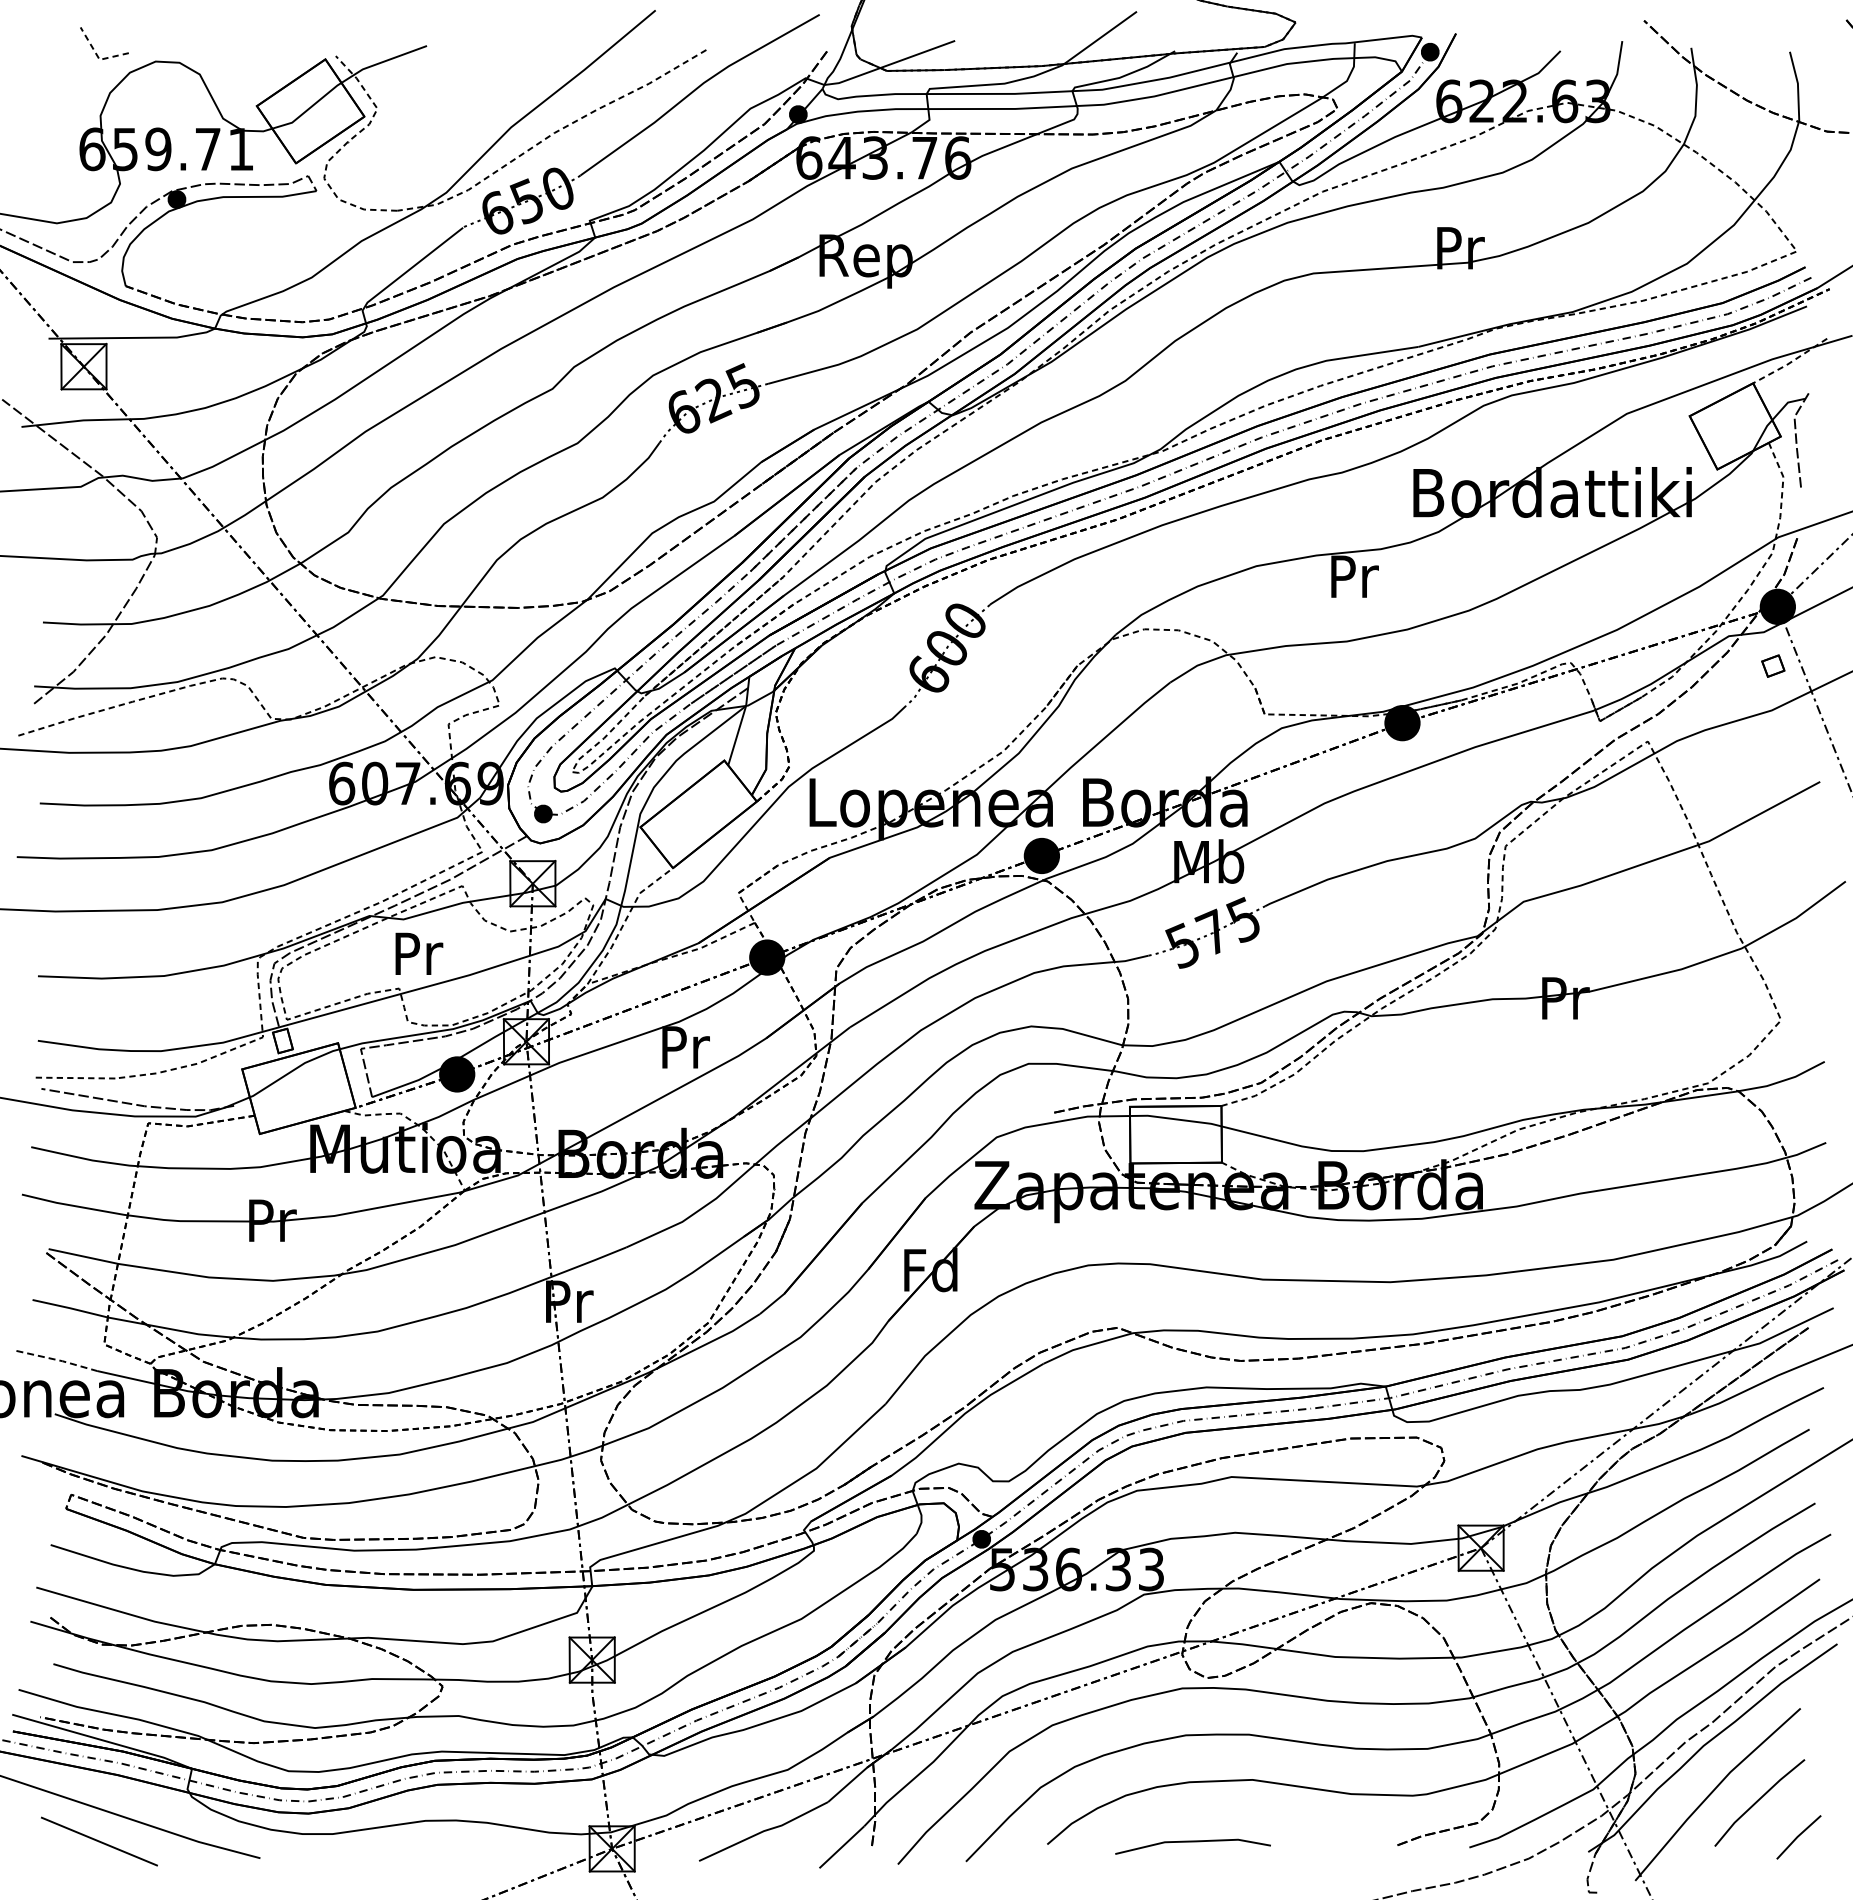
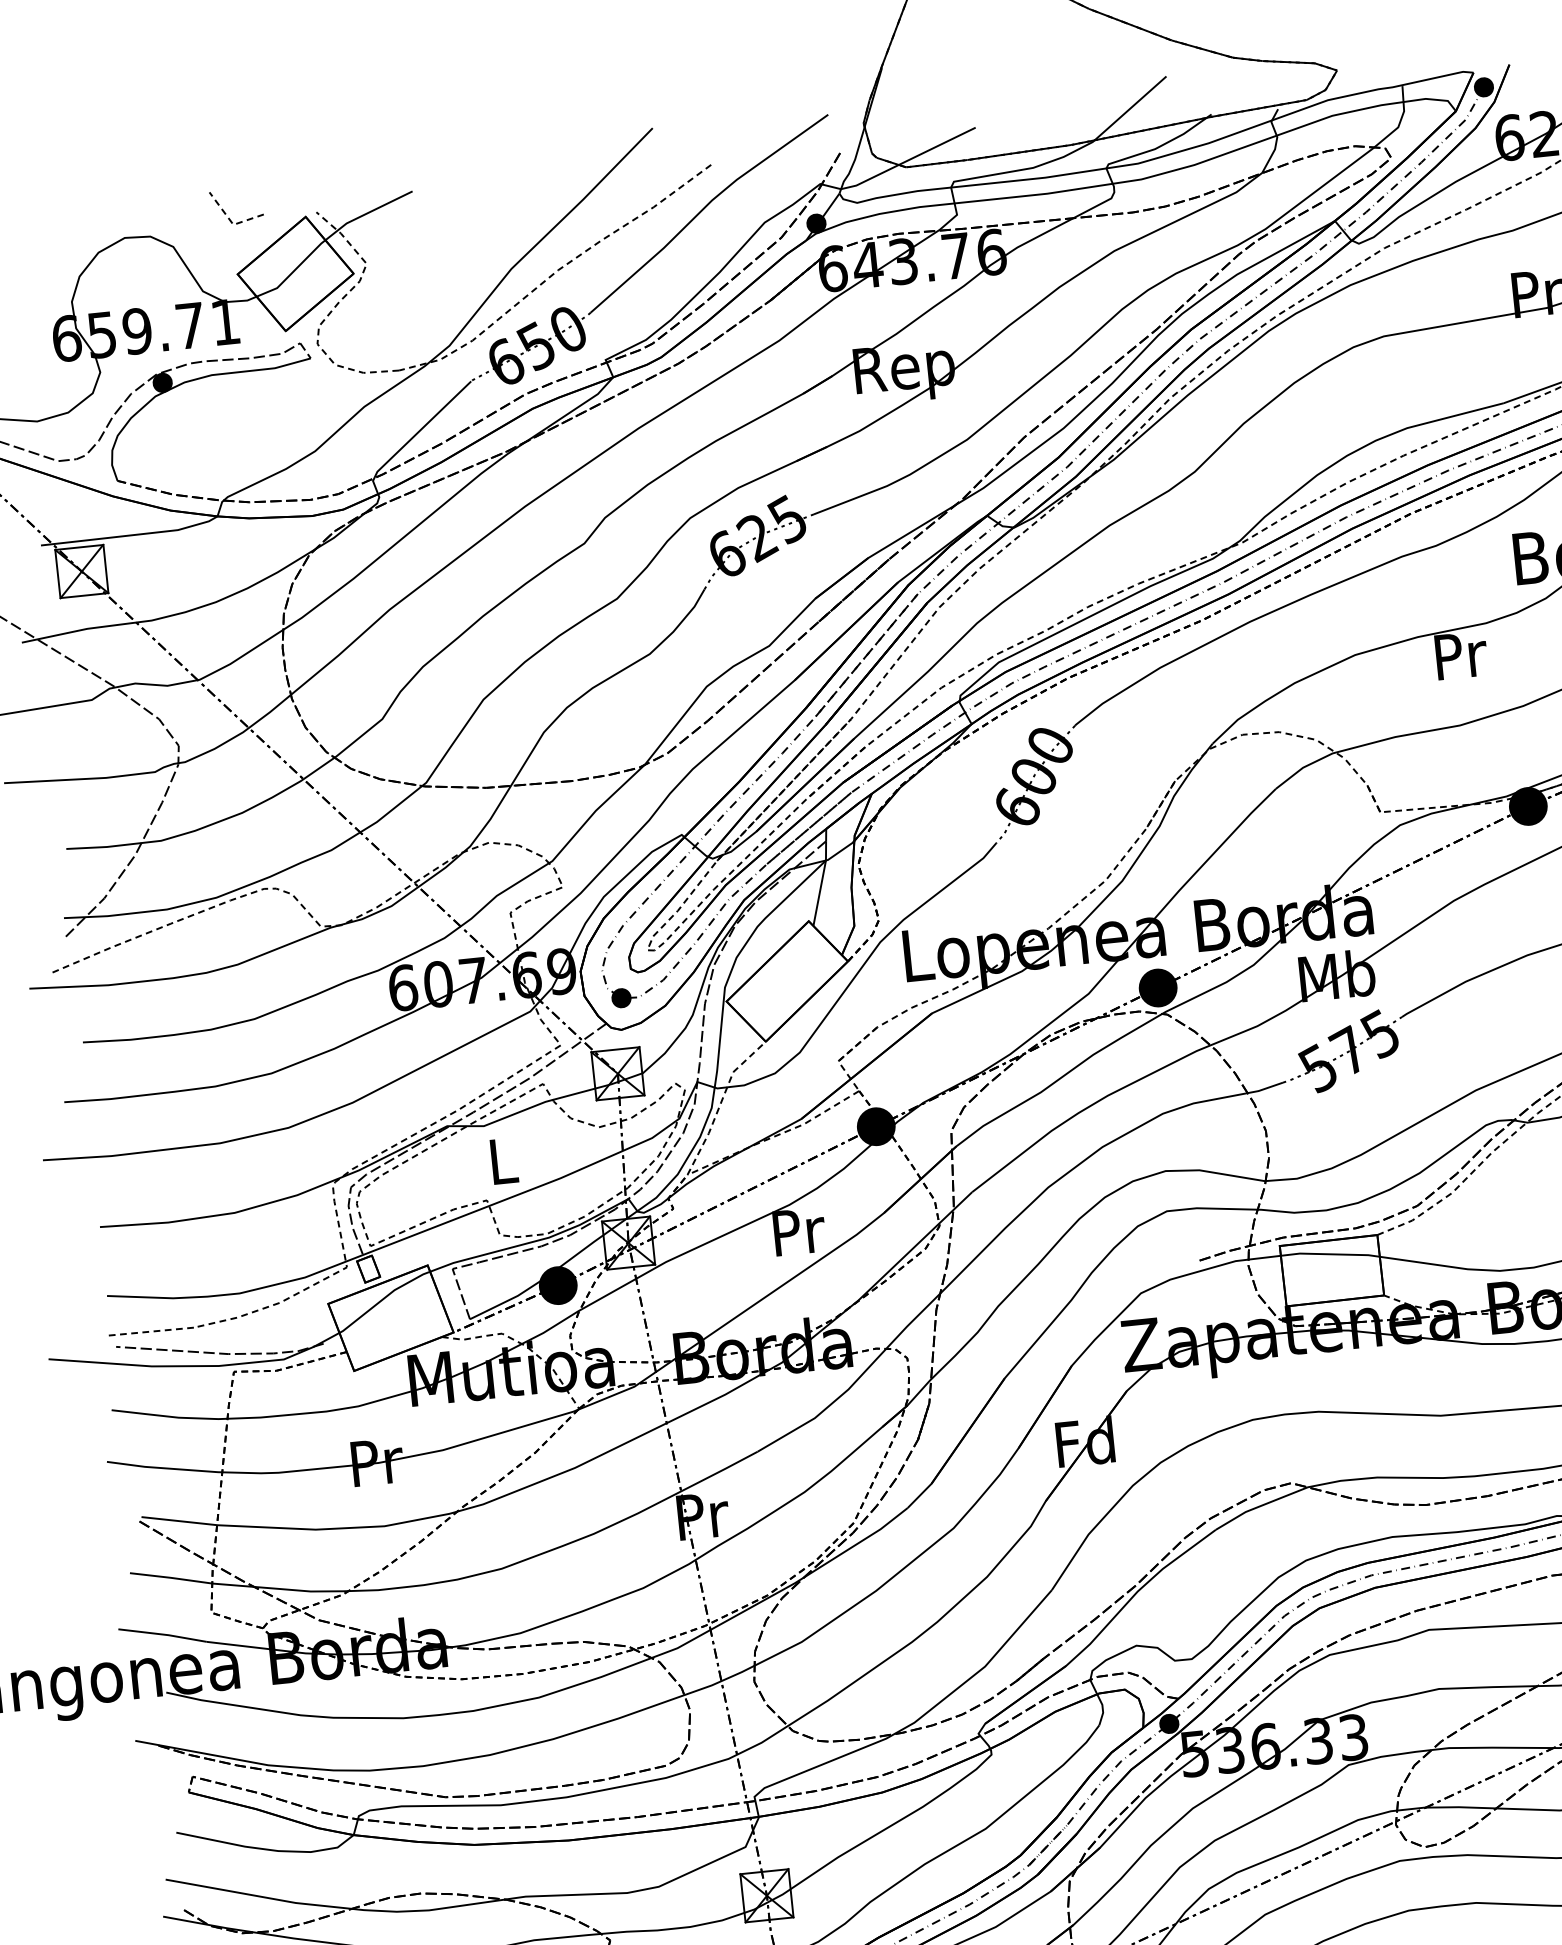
line: (94, 48) -> (226, 213), moved
text: (419, 953) -> (504, 1160), Pr -> L
line: (57, 1360) -> (163, 1635), dashed -> solid

